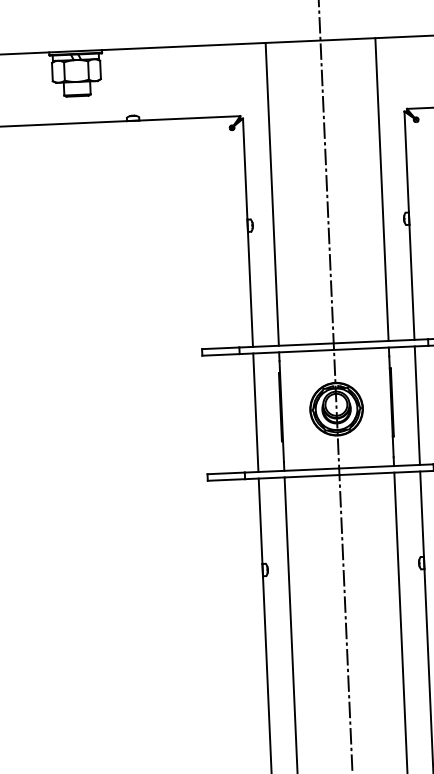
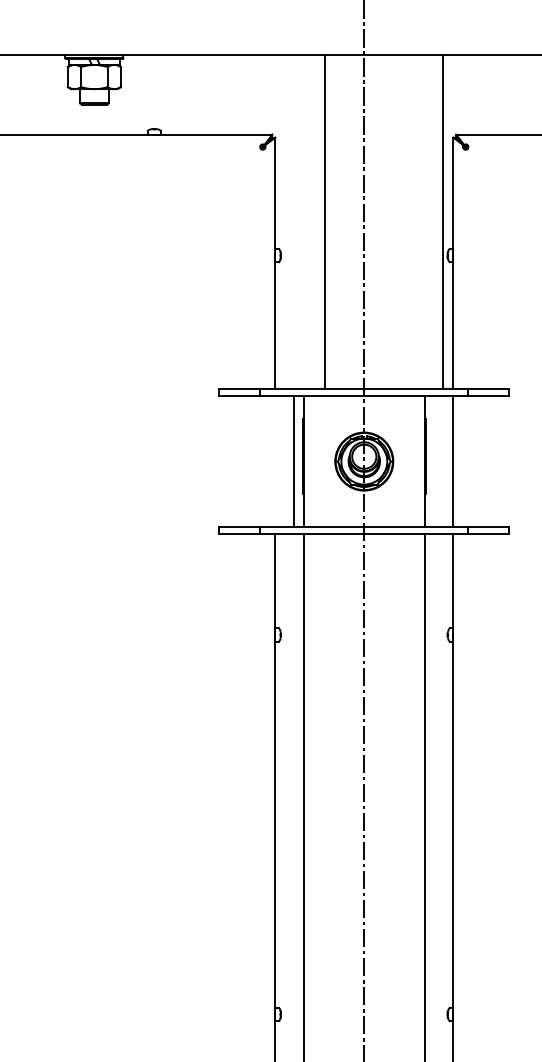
line: (381, 189) -> (442, 222), moved
line: (271, 194) -> (324, 222), moved
line: (256, 412) -> (294, 461), moved

